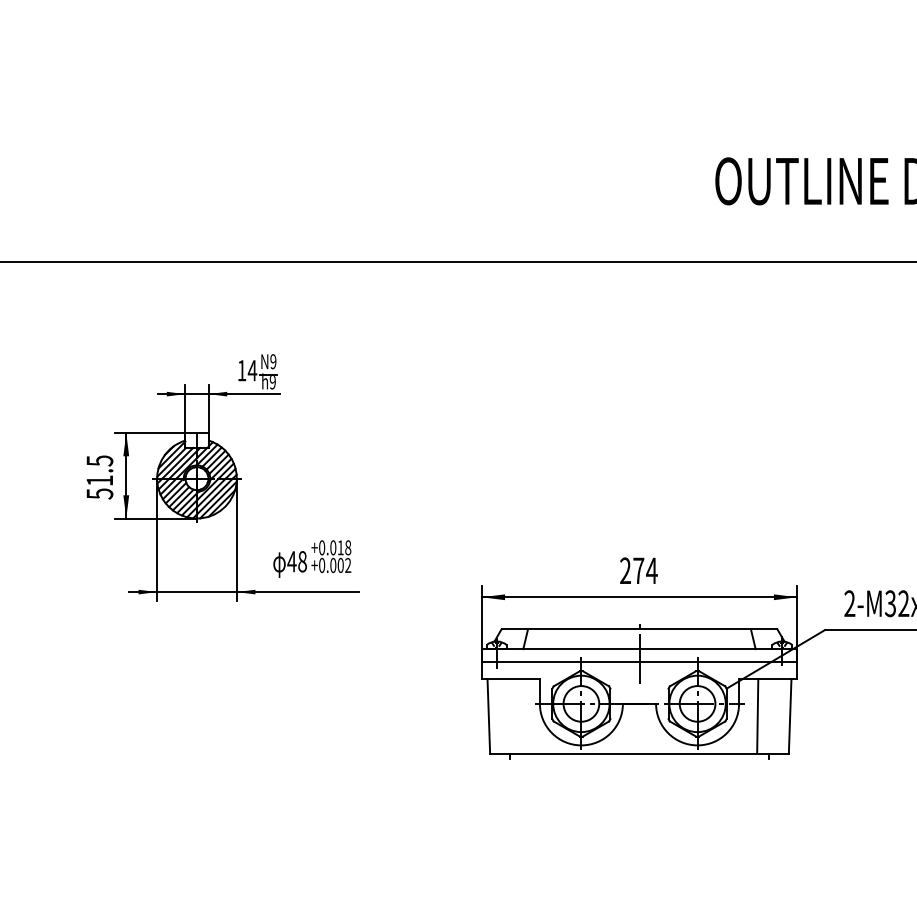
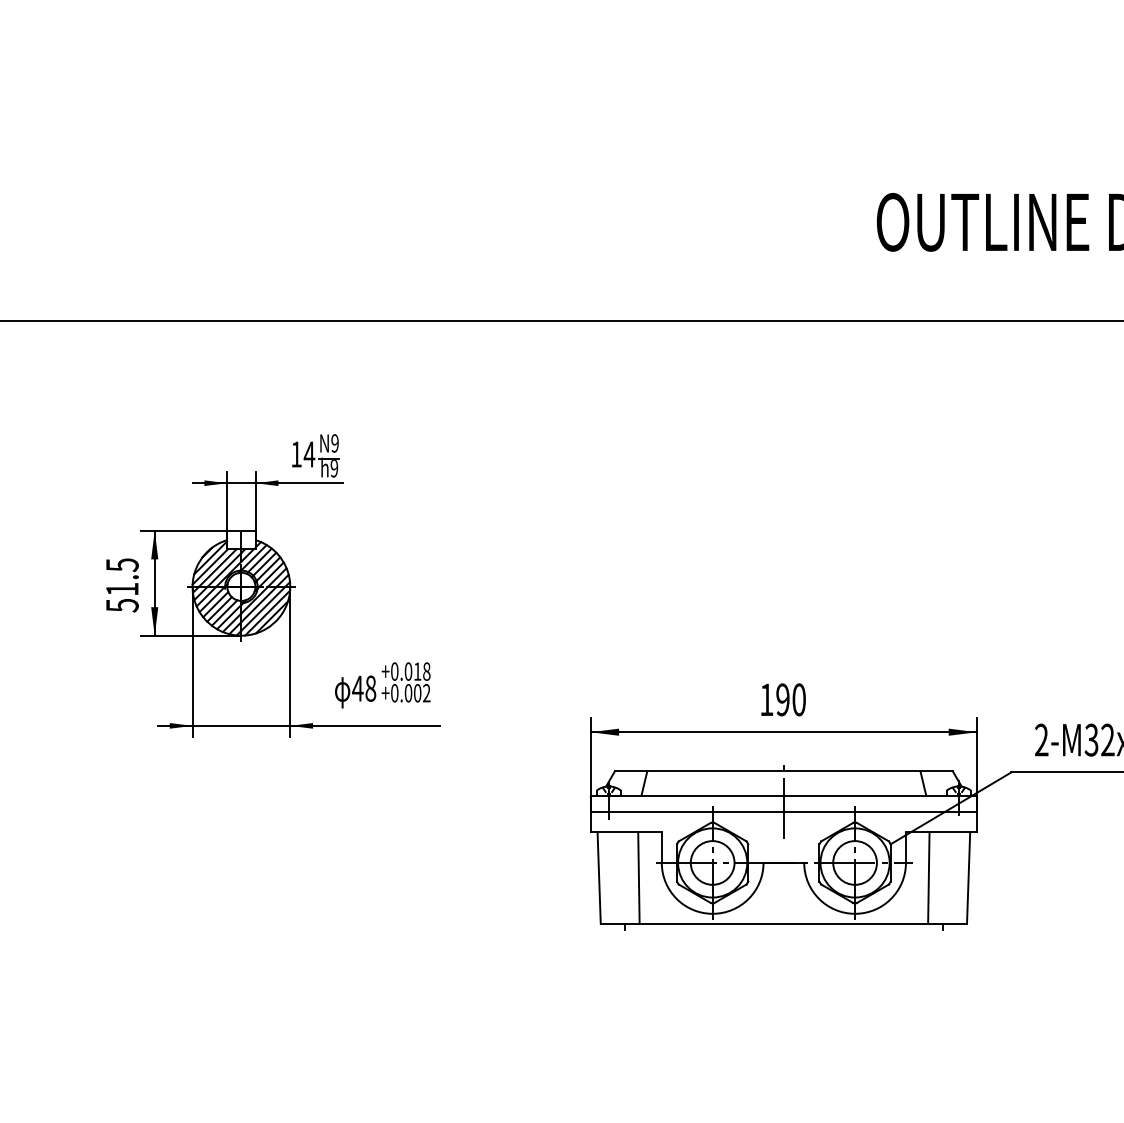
text: (638, 570) -> (782, 699), 274 -> 190
line: (520, 716) -> (638, 878), added

